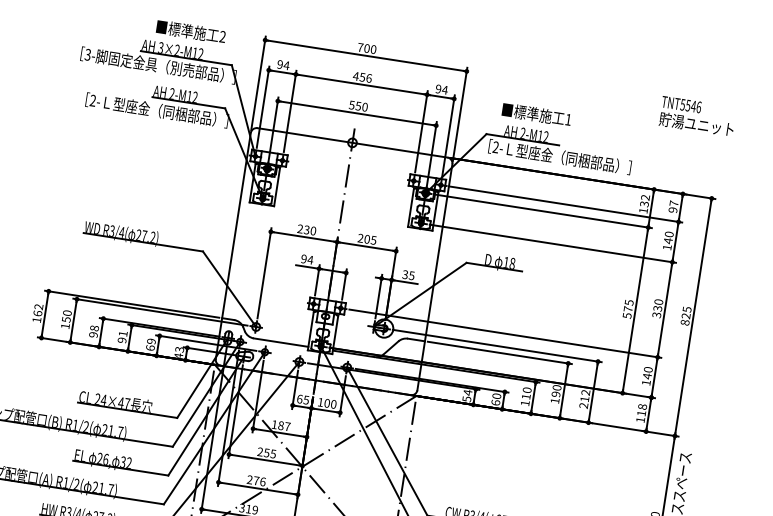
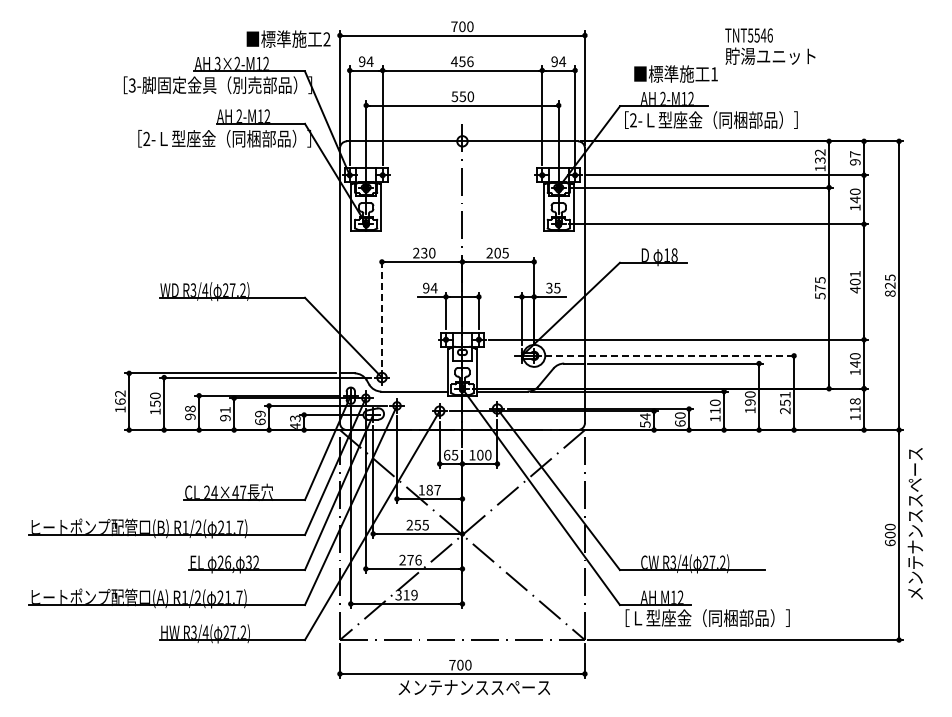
text: (191, 31) -> (288, 38), moved
text: (697, 116) -> (770, 46), moved
line: (264, 273) -> (381, 312), solid -> dashed
text: (658, 308) -> (855, 281), 330 -> 401
line: (497, 345) -> (671, 355), solid -> dashed
text: (585, 395) -> (785, 398), 212 -> 251

